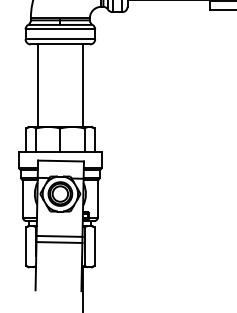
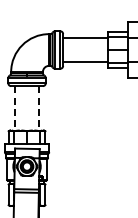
line: (38, 86) -> (15, 108), solid -> dashed
line: (83, 86) -> (39, 108), solid -> dashed

